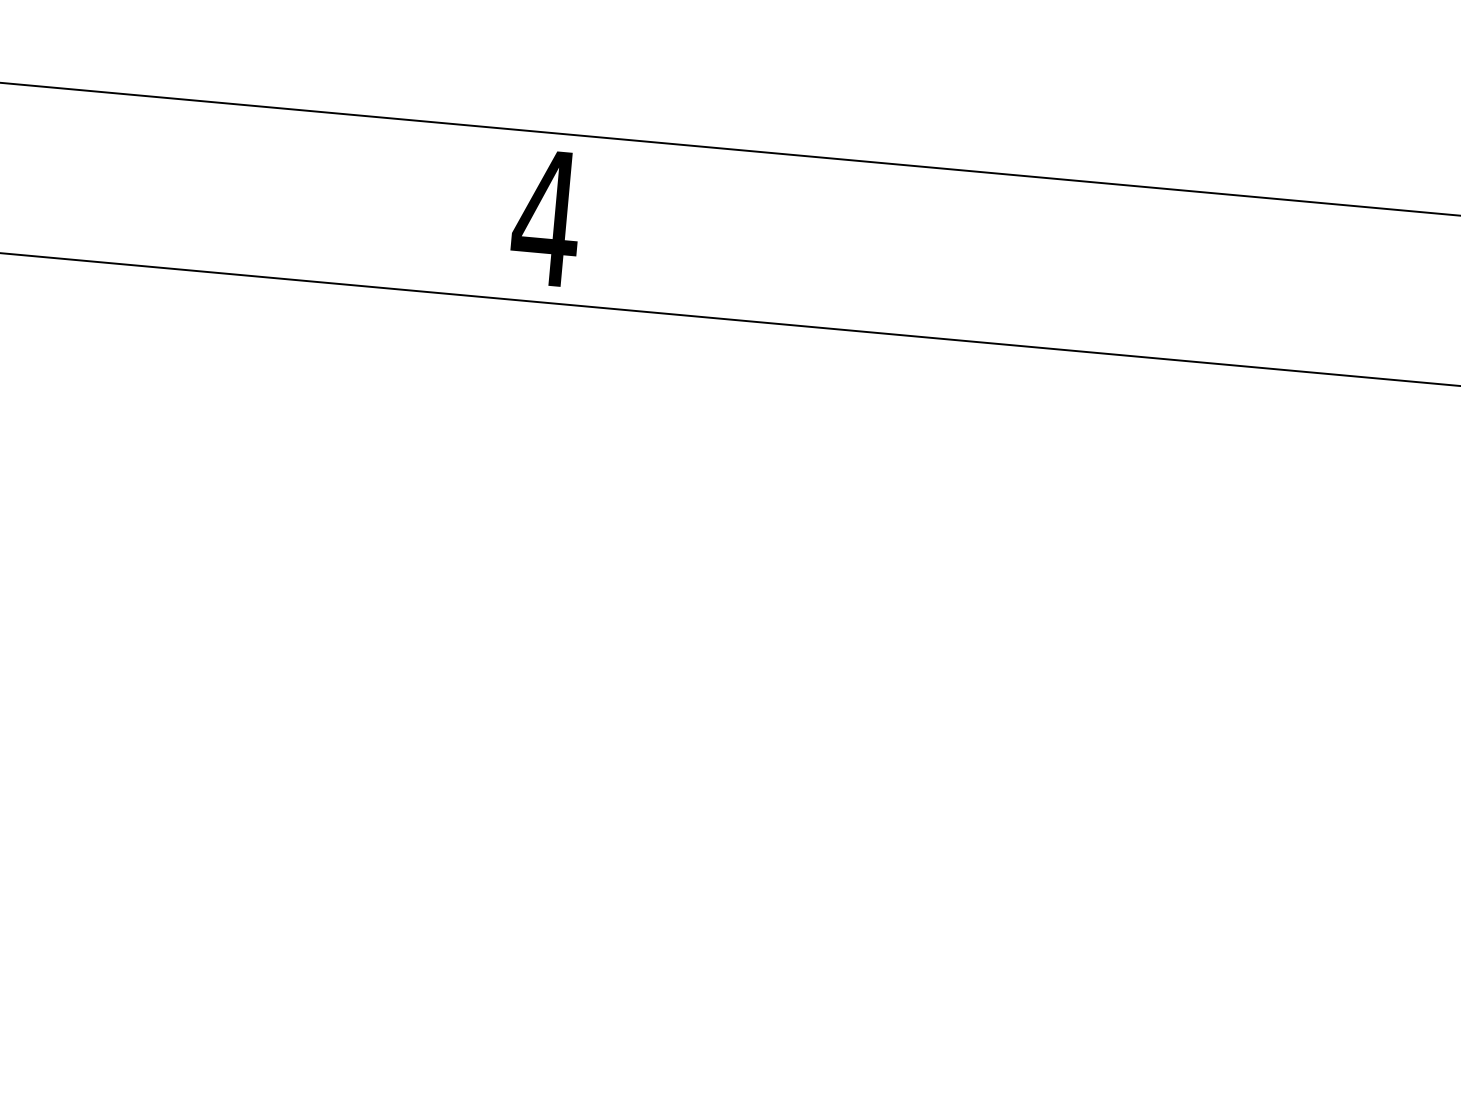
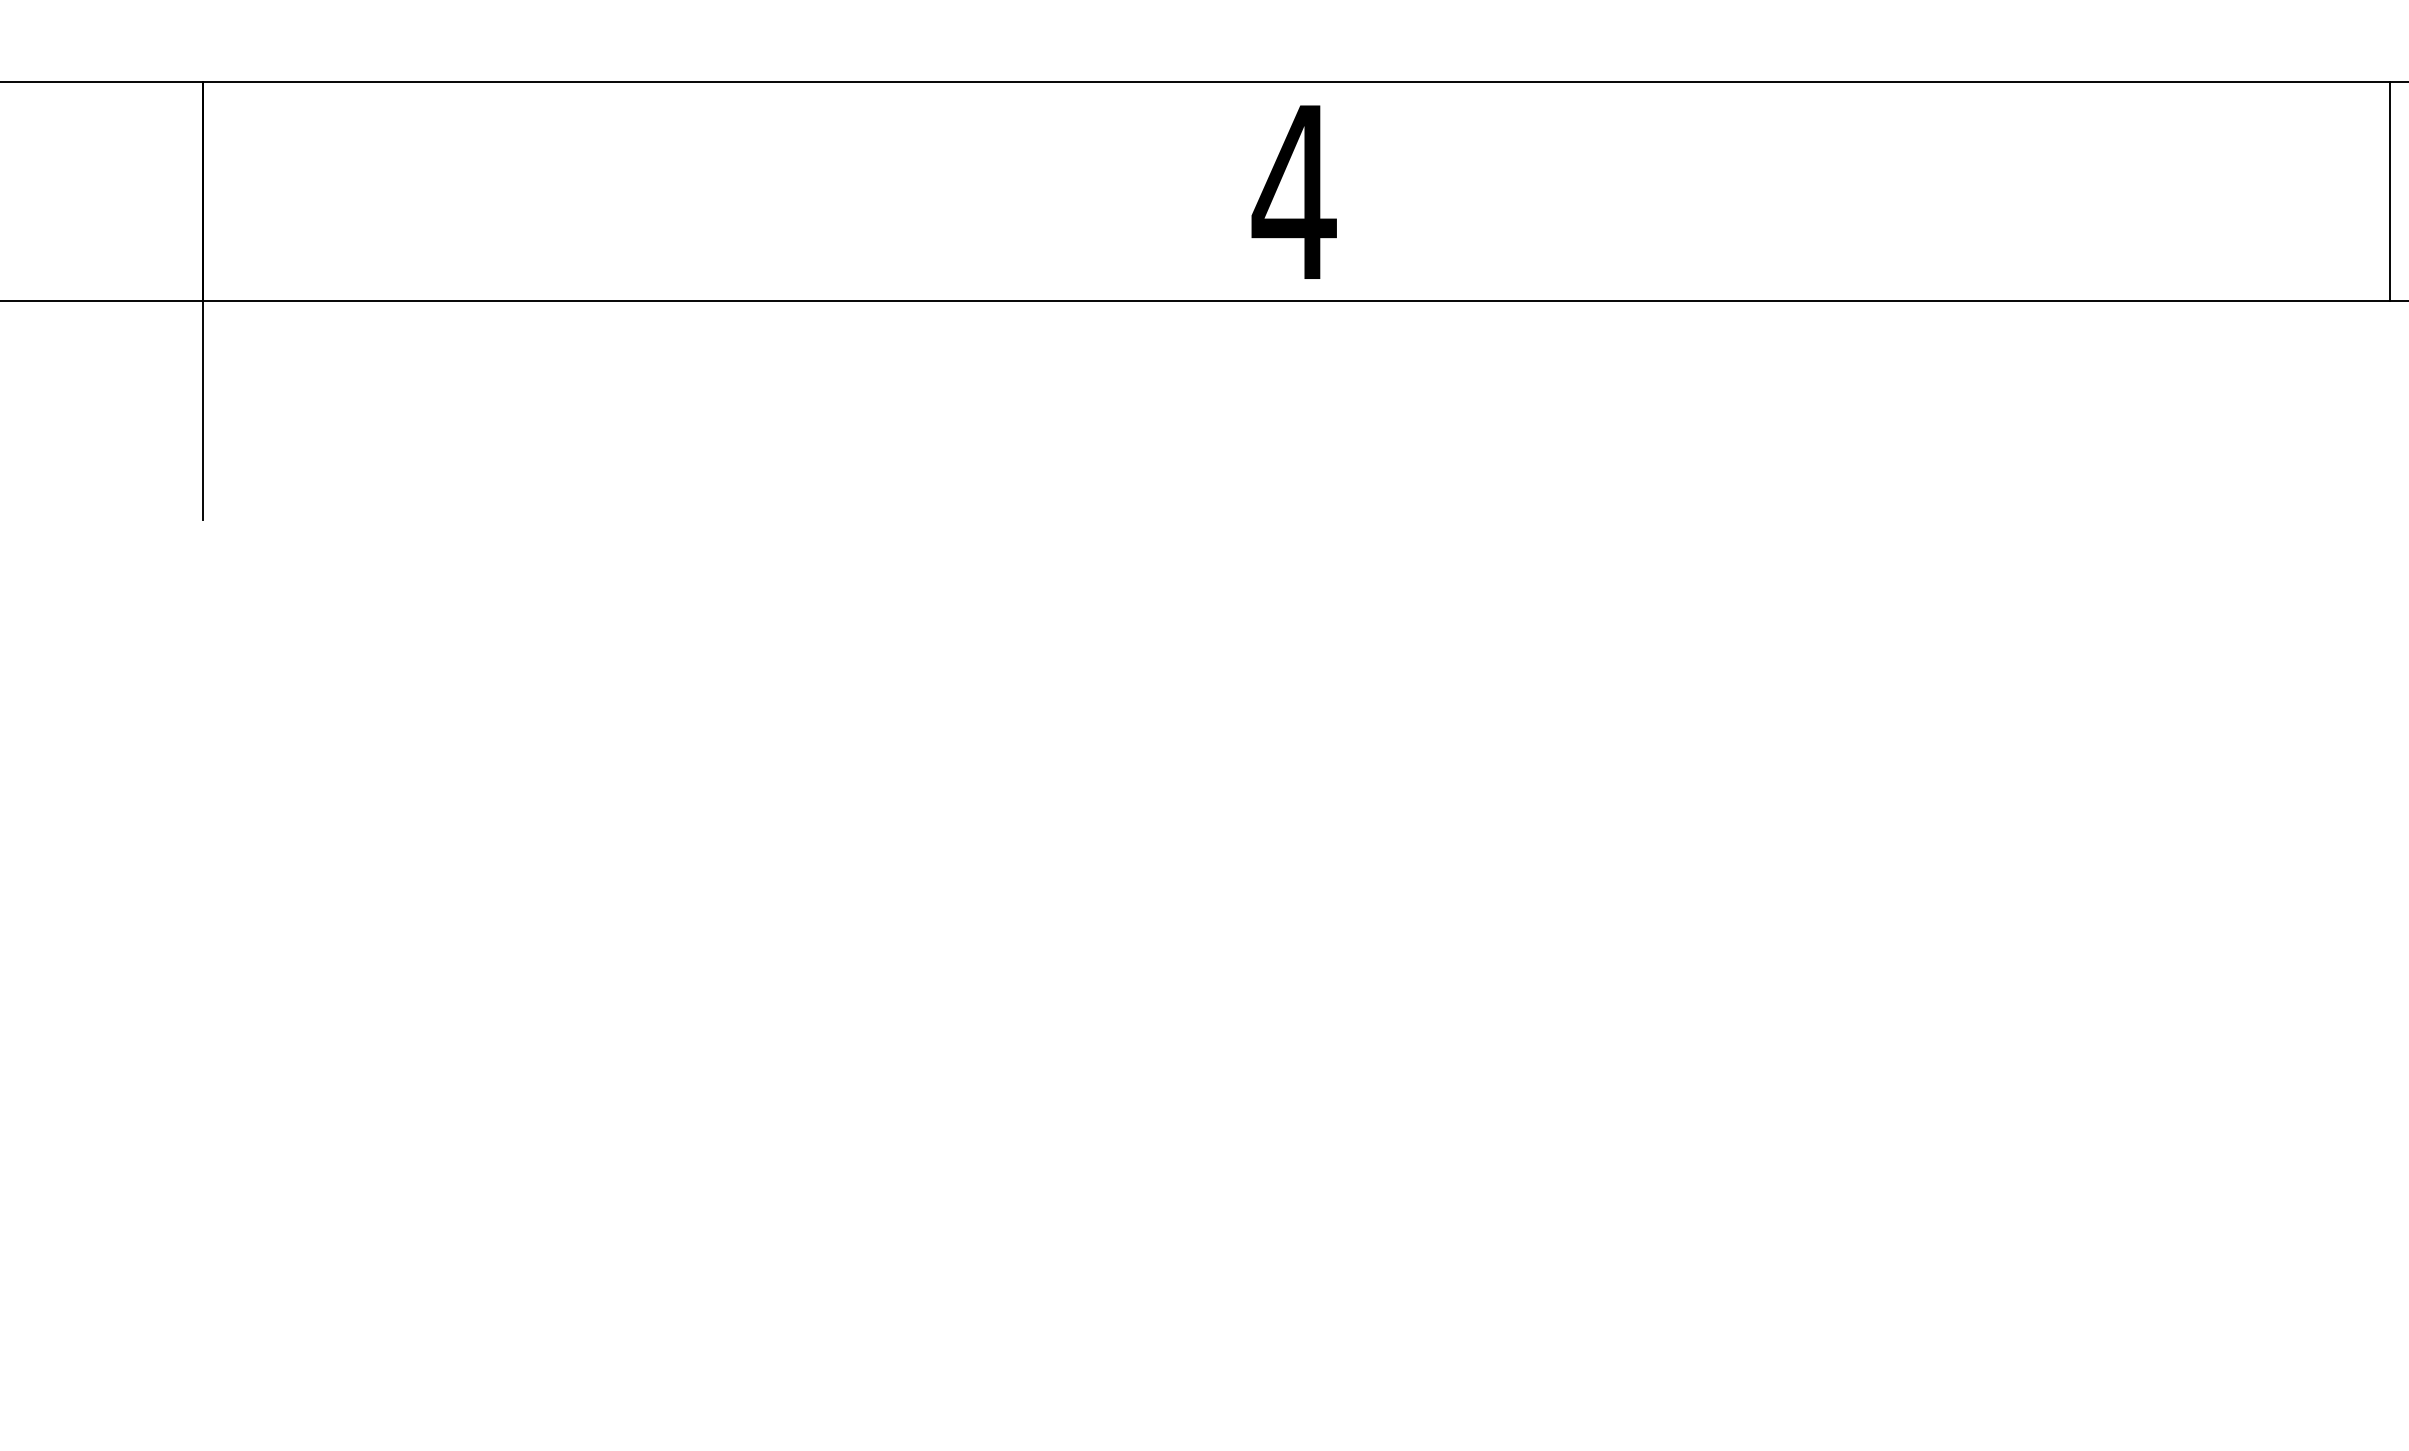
line: (1392, 294) -> (2389, 191), added

